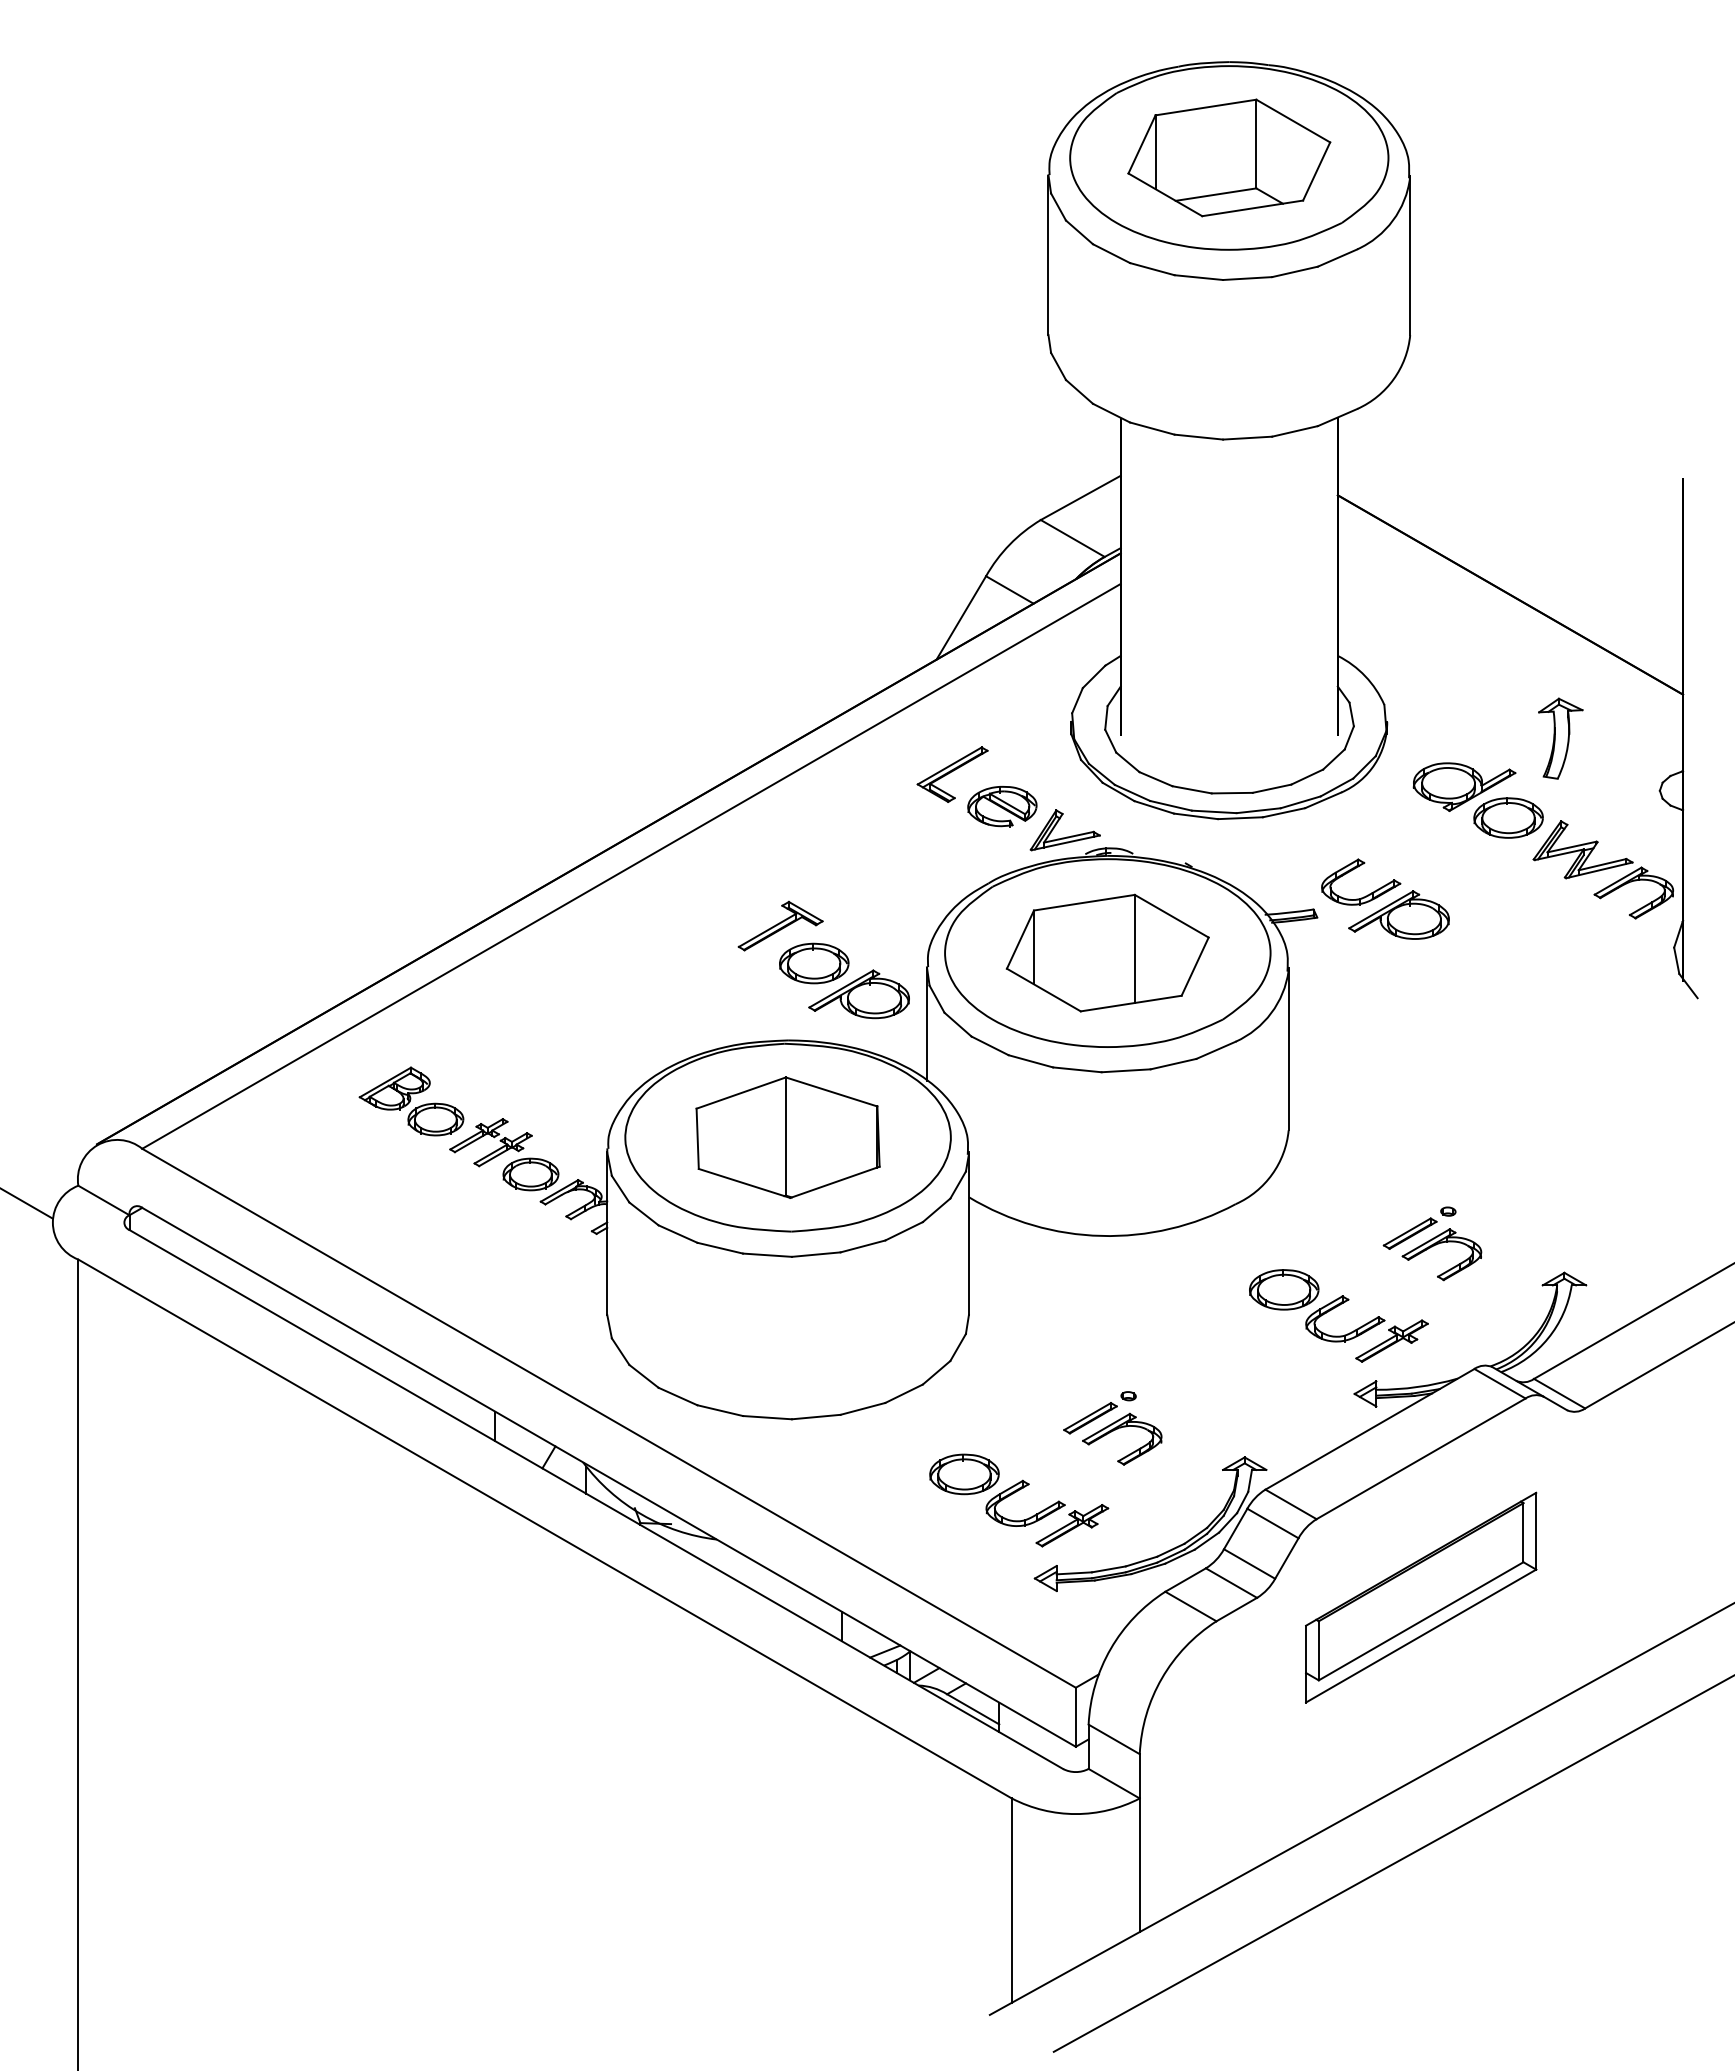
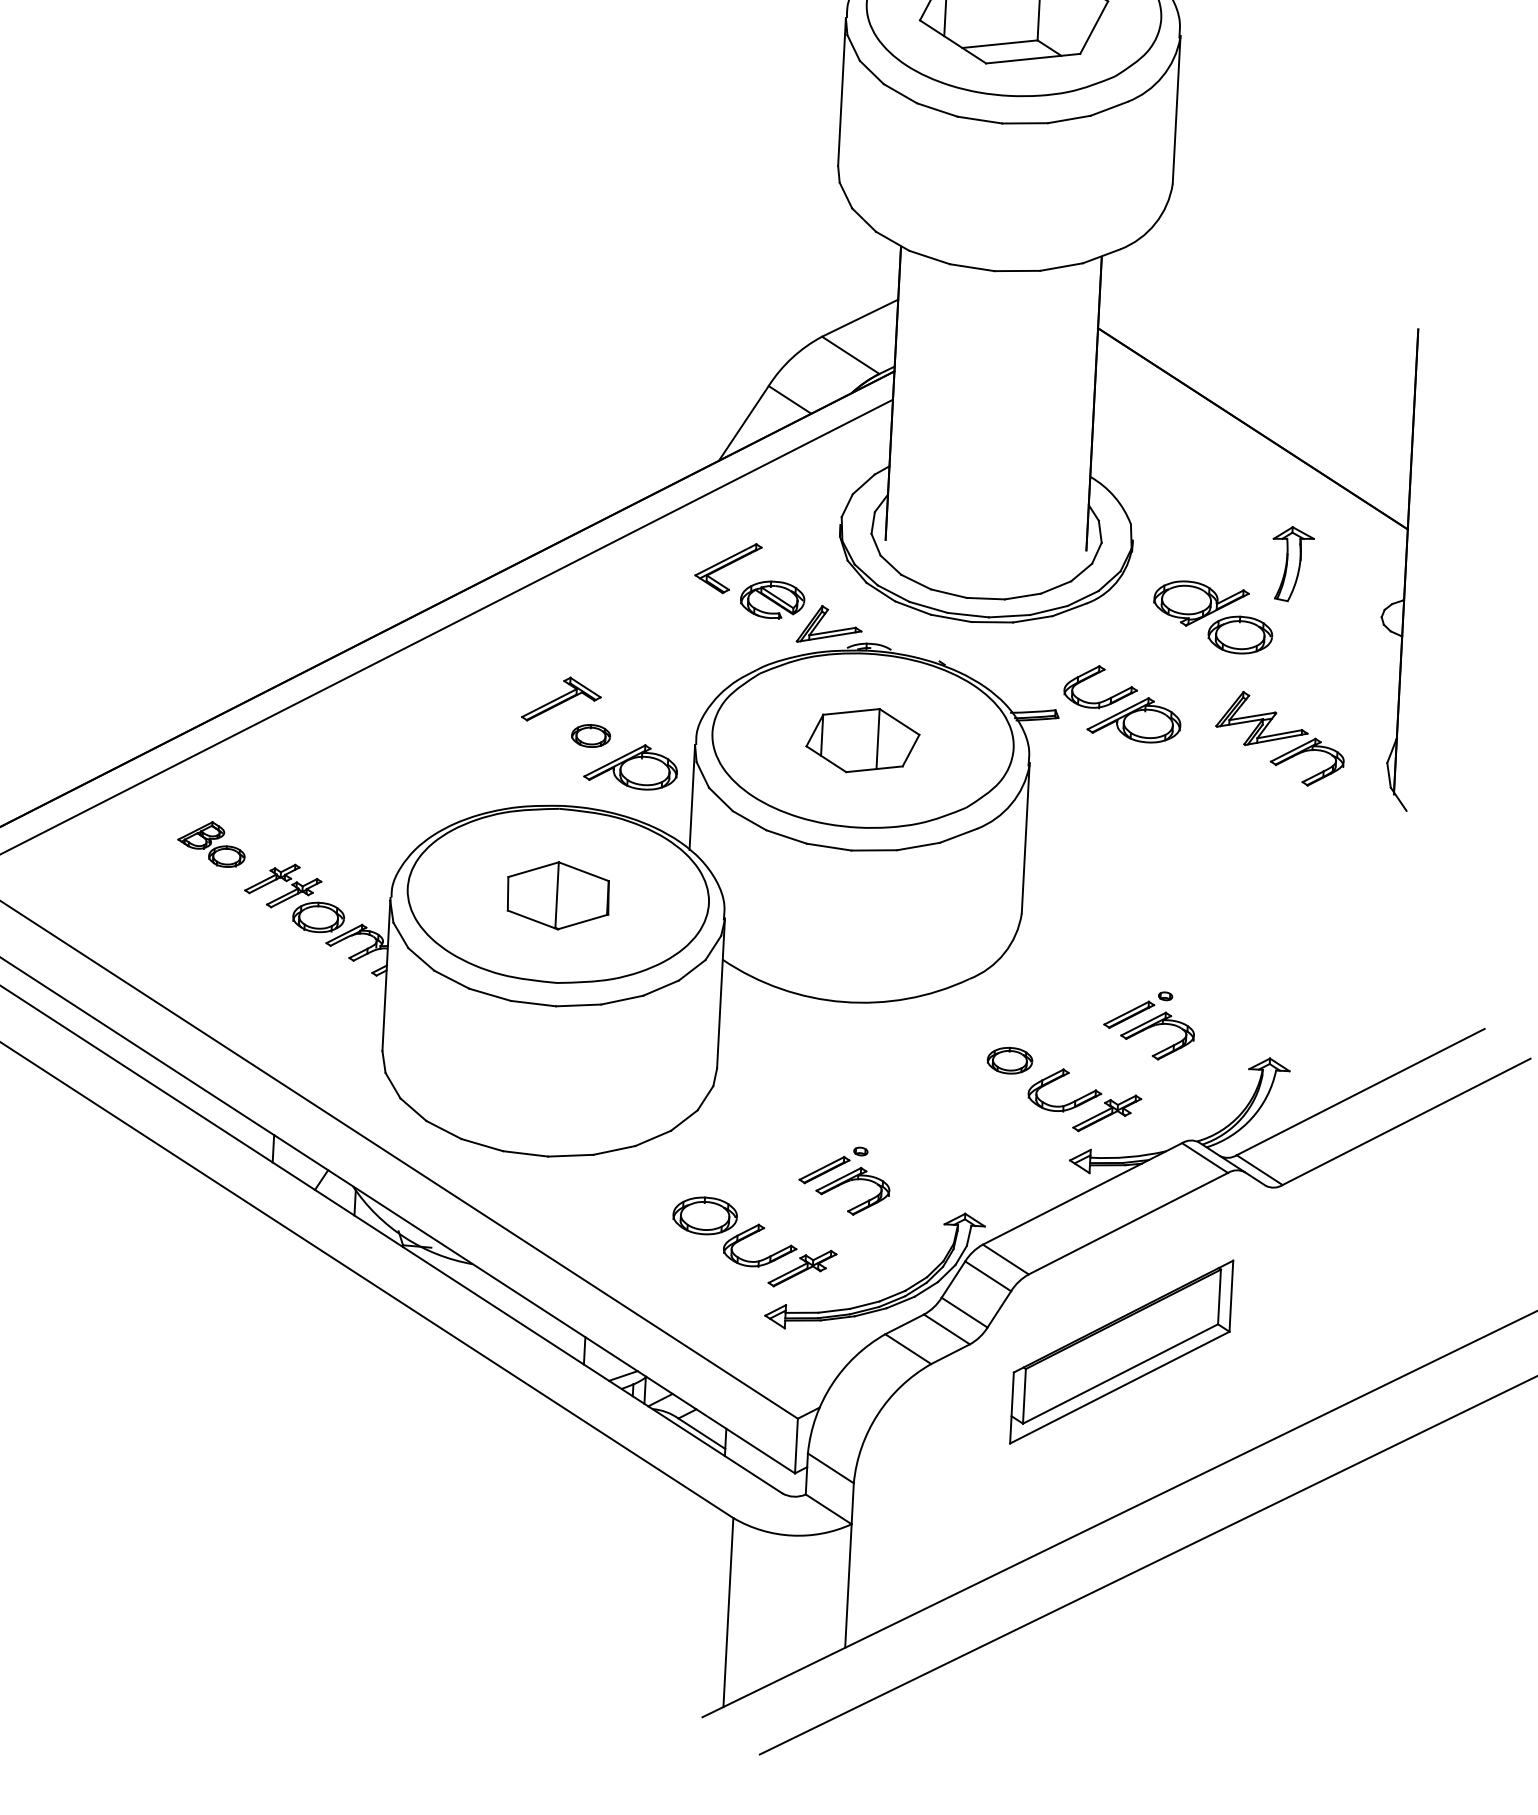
part: (1603, 869) -> (1280, 738), moved
part: (1107, 952) -> (862, 740), size x0.6
part: (814, 963) -> (591, 736), size x0.6
part: (411, 1101) -> (211, 844), size x0.7
part: (787, 1137) -> (557, 895), size x0.6
part: (1284, 1289) -> (1010, 1060), size x0.7

